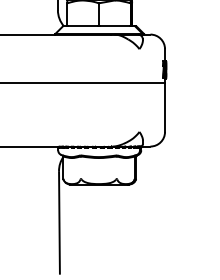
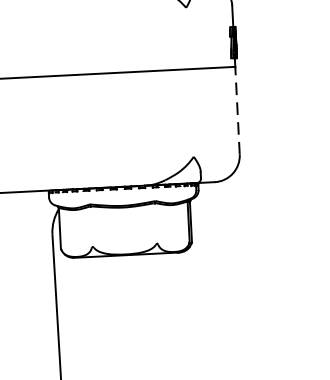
line: (165, 107) -> (238, 110), solid -> dashed

